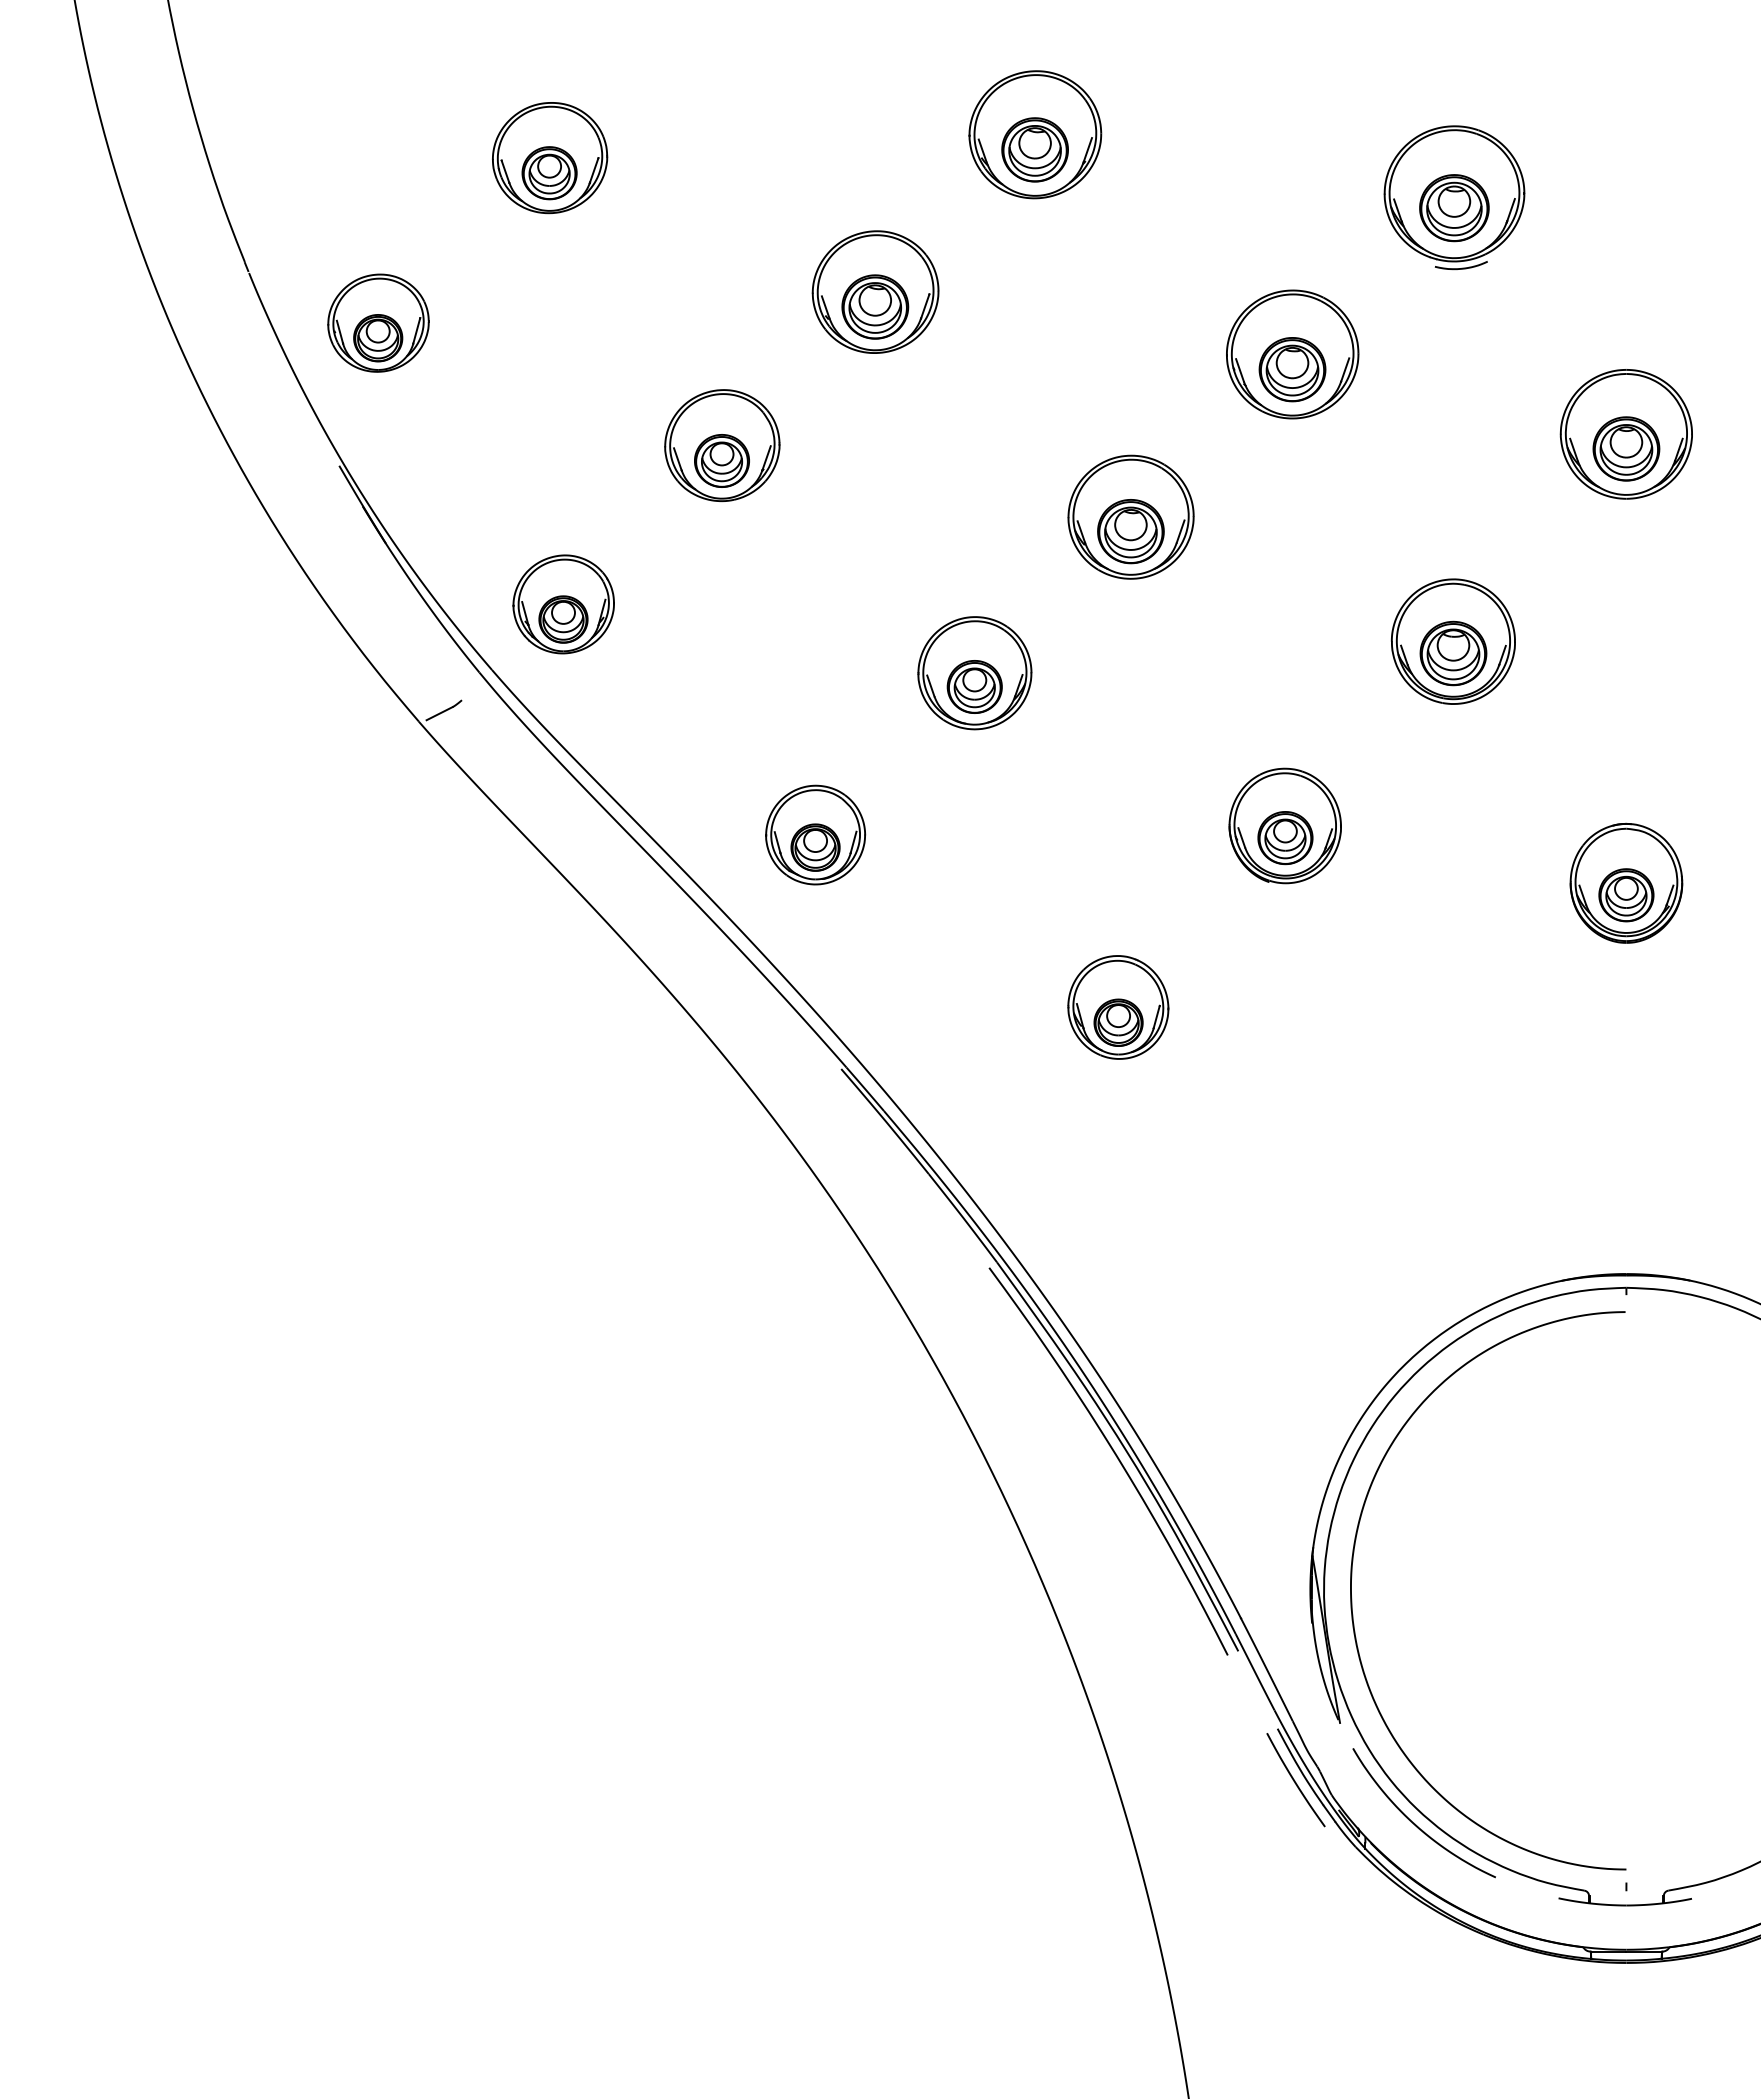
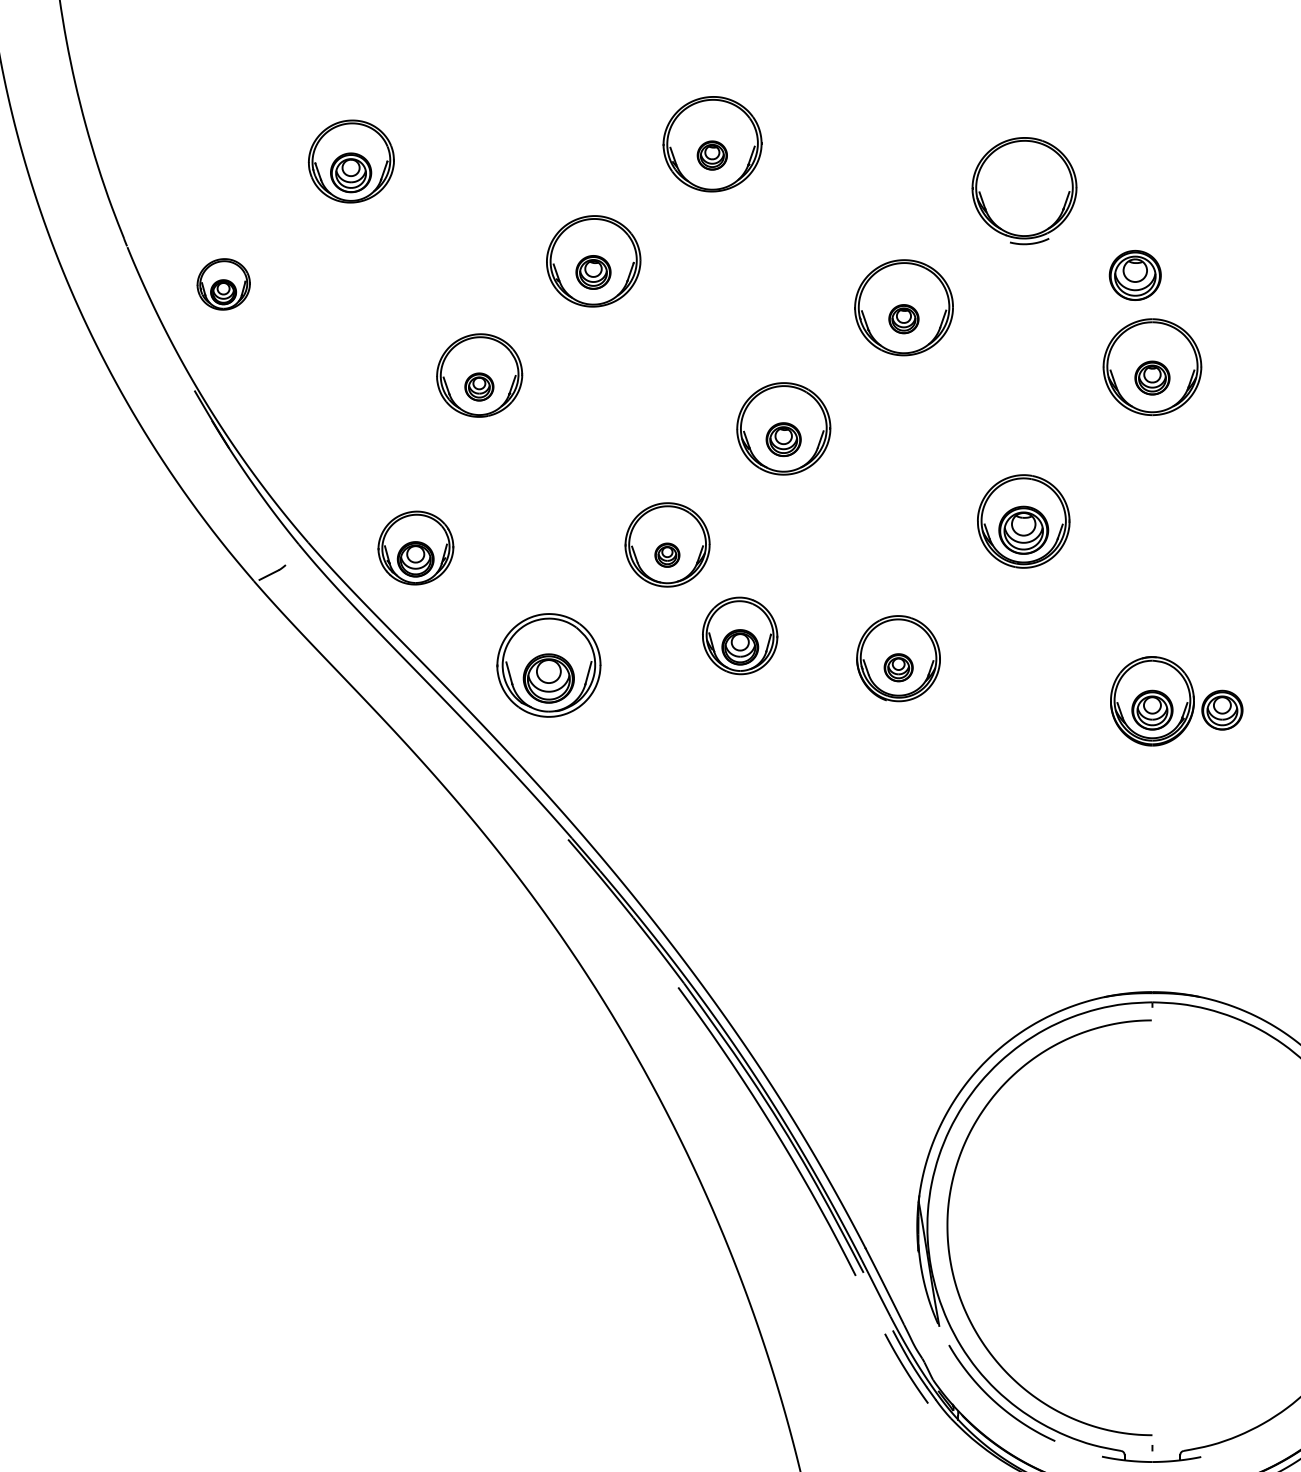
part: (1034, 149) -> (711, 155), size x0.6
part: (1454, 208) -> (1135, 275), moved
part: (875, 306) -> (593, 272), size x0.7
part: (378, 322) -> (223, 283), size x0.7
part: (1292, 369) -> (903, 318), size x0.6
part: (1626, 448) -> (1152, 377), size x0.7
part: (721, 460) -> (479, 386), size x0.7
part: (1130, 531) -> (783, 439), size x0.7
part: (563, 604) -> (415, 548), moved
part: (974, 686) -> (667, 554), size x0.6
part: (815, 834) -> (548, 664), size x1.4
part: (1285, 838) -> (898, 667), size x0.7
part: (1720, 895) -> (1222, 710), added
part: (1118, 1007) -> (740, 635), moved

